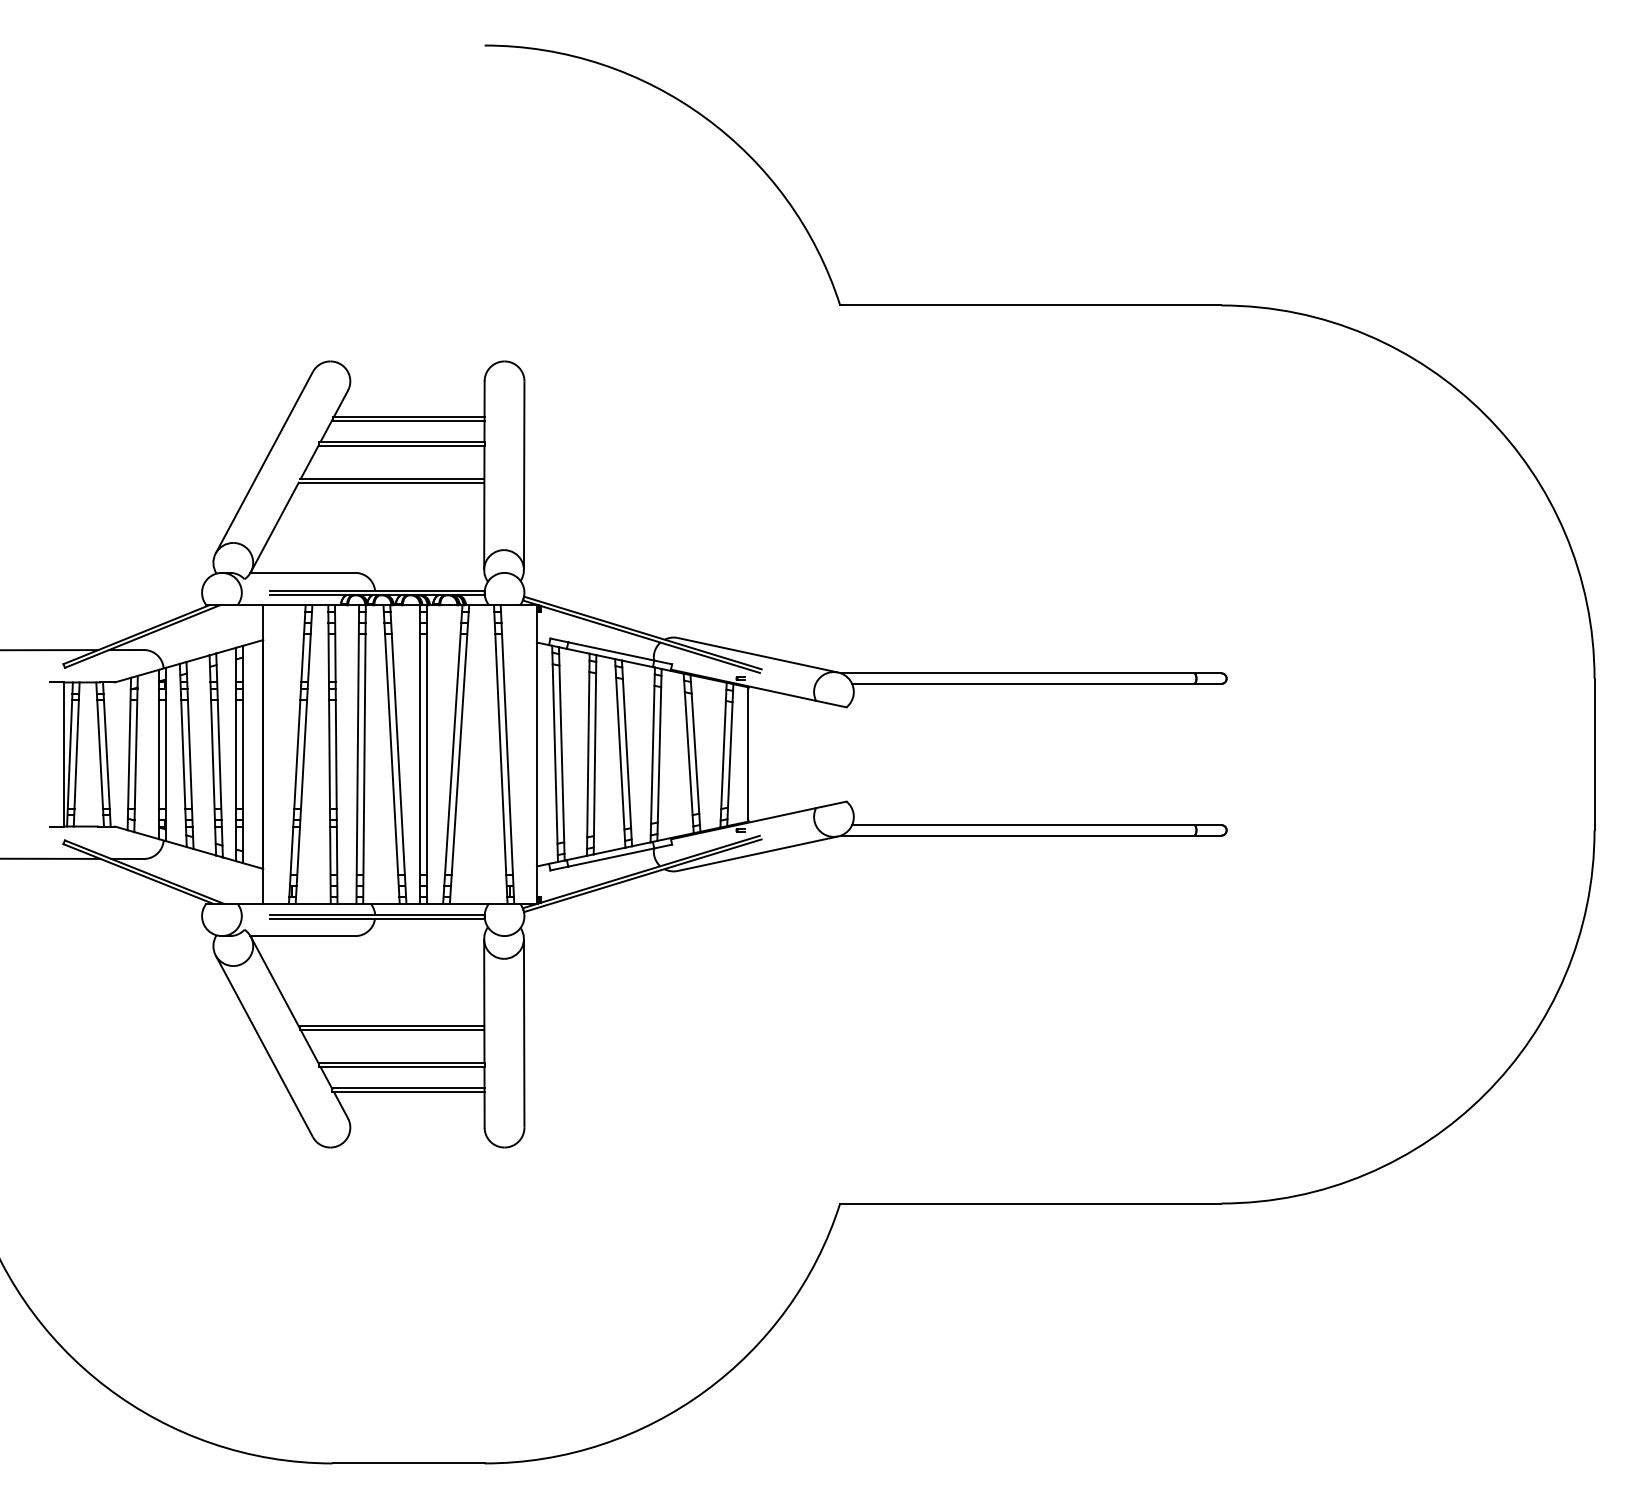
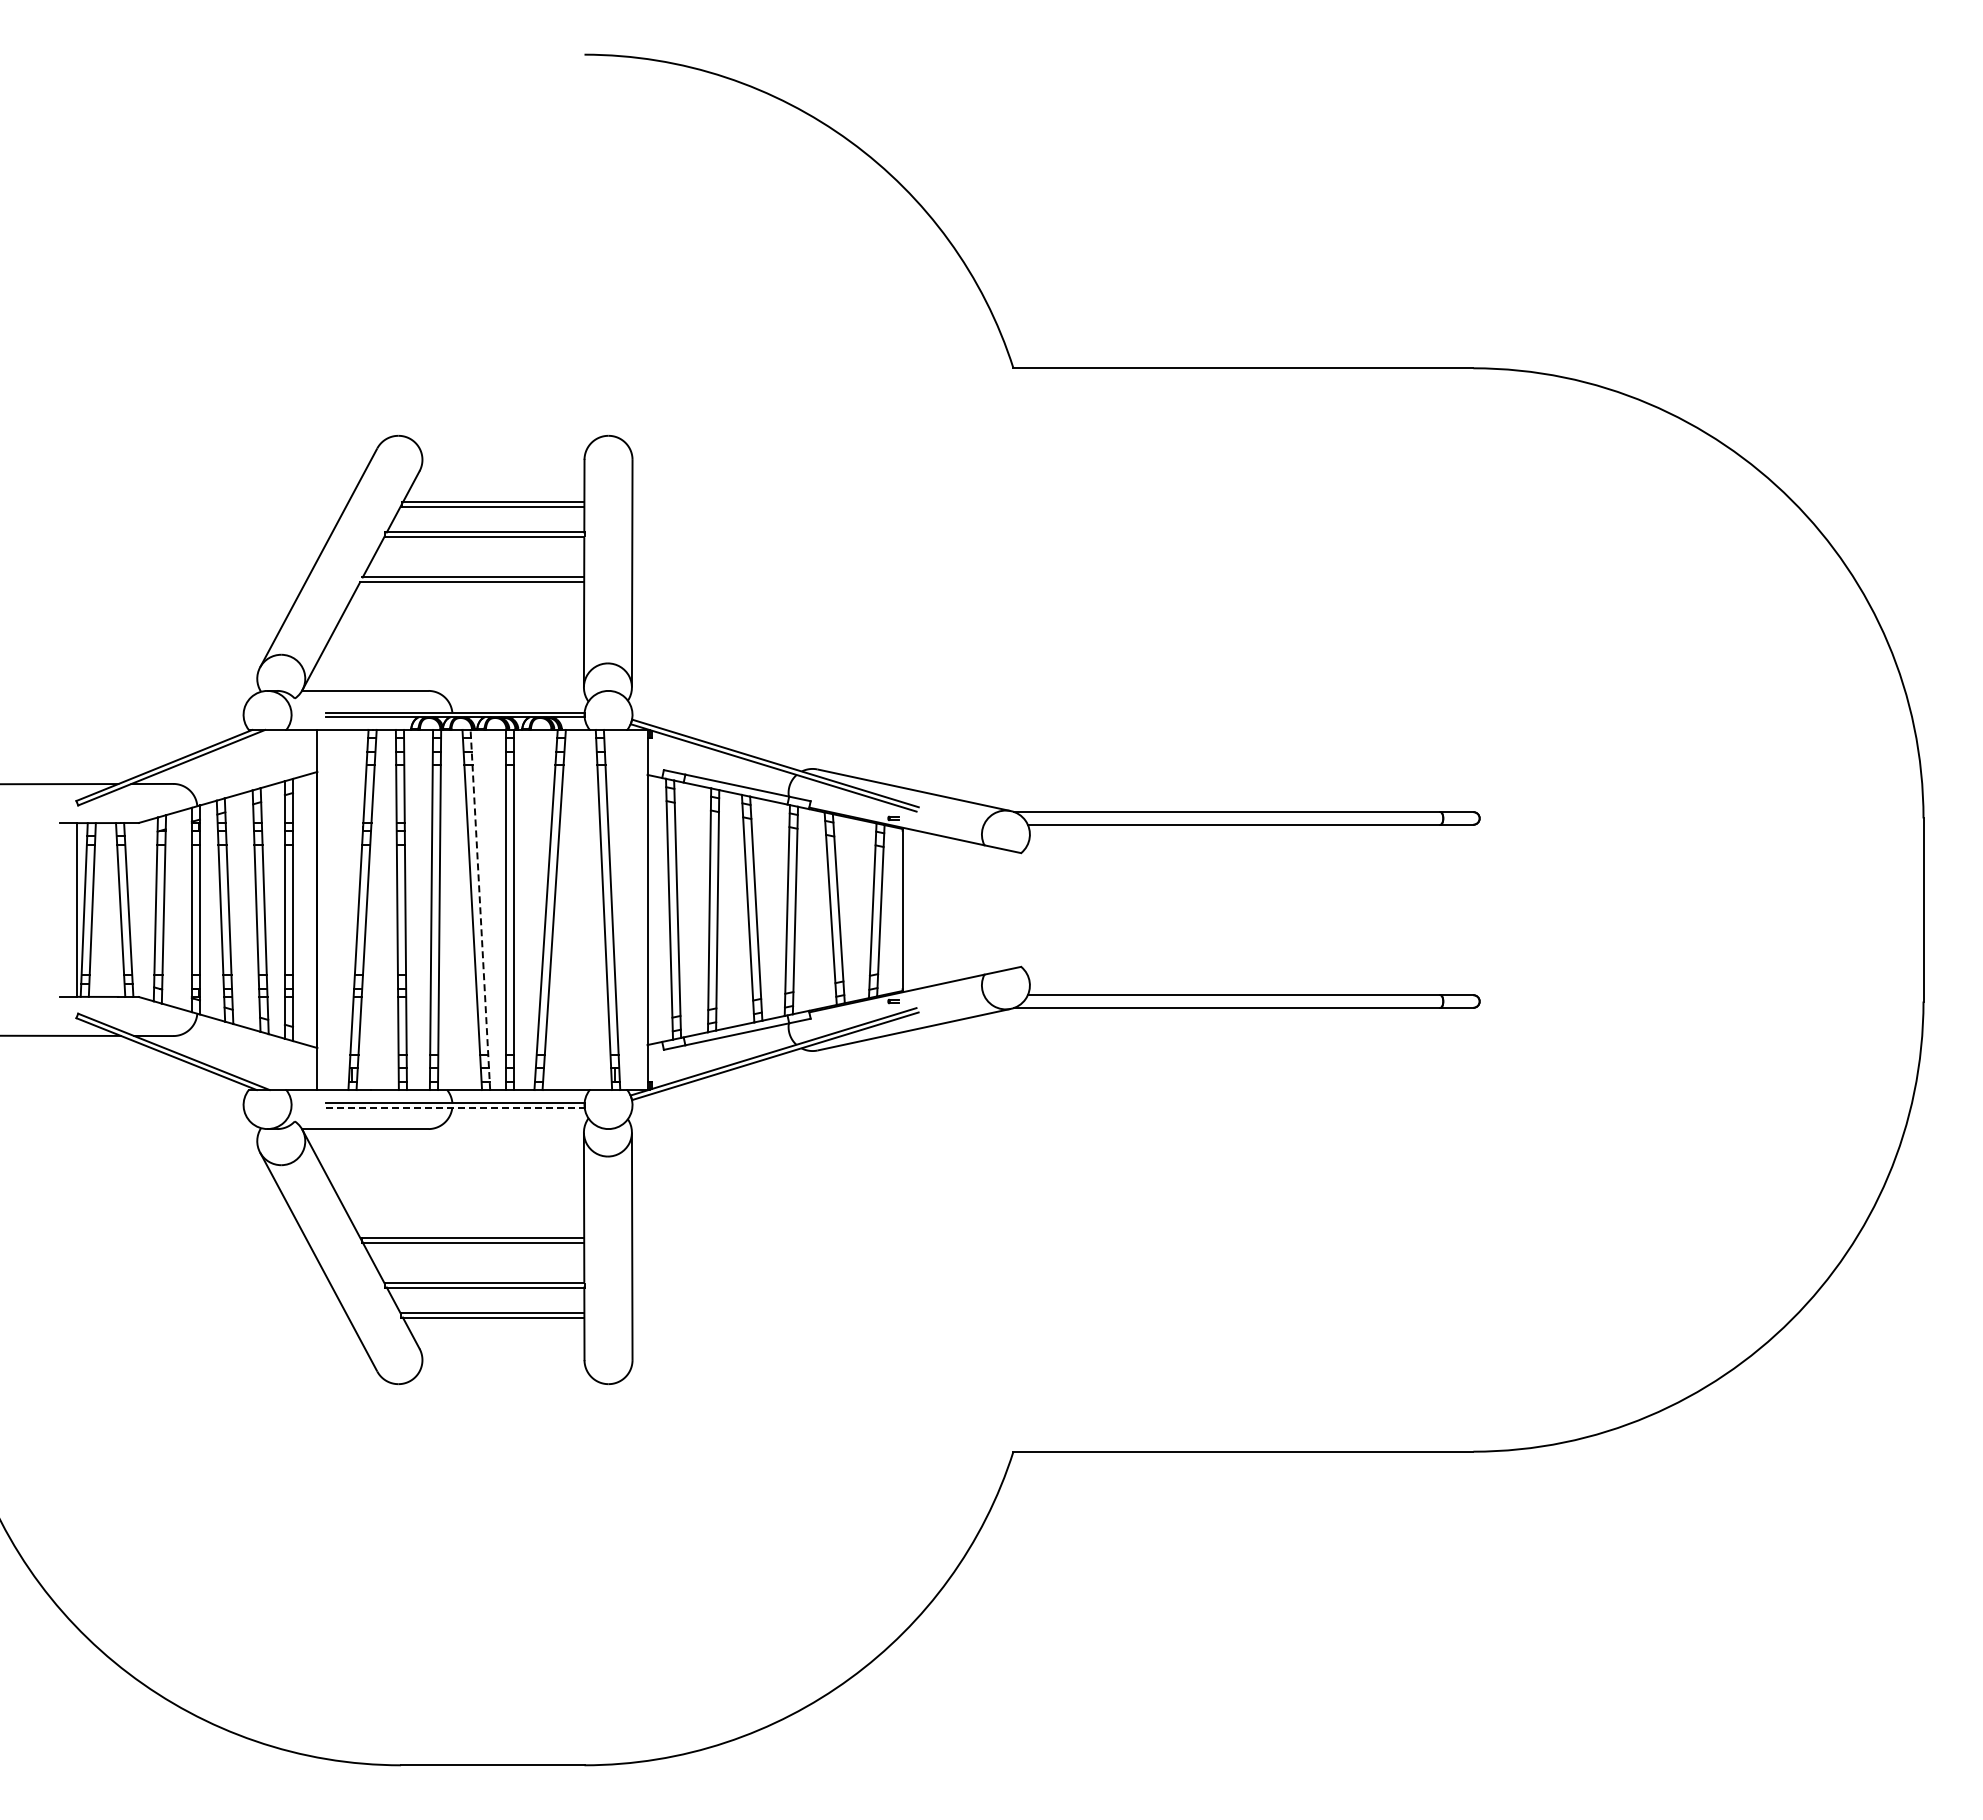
line: (398, 754) -> (480, 909), solid -> dashed
line: (377, 918) -> (455, 1107), solid -> dashed

